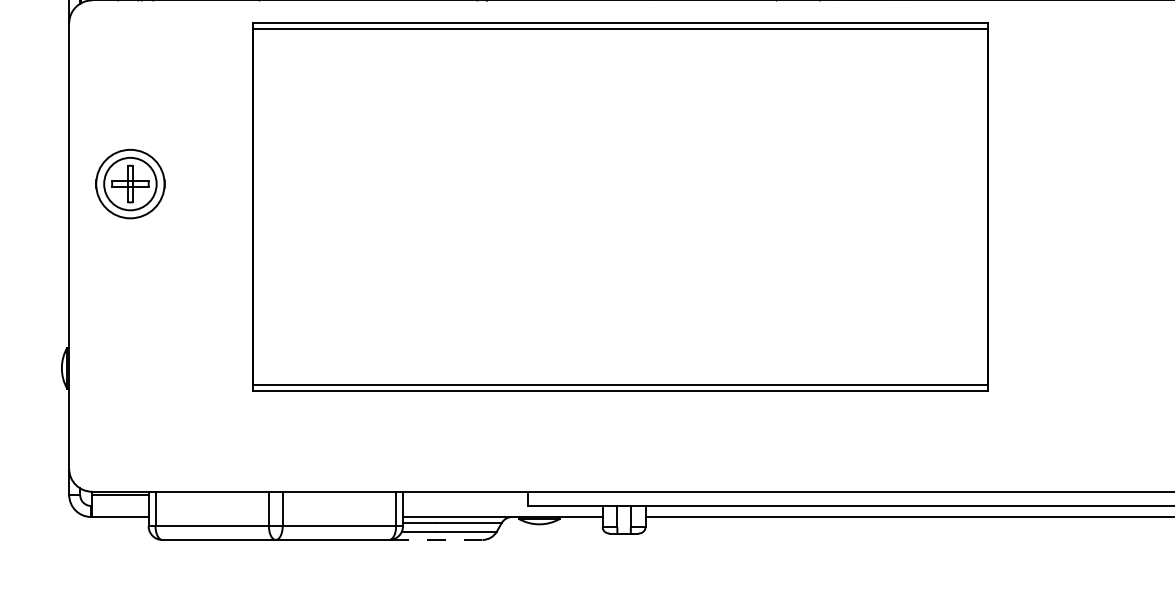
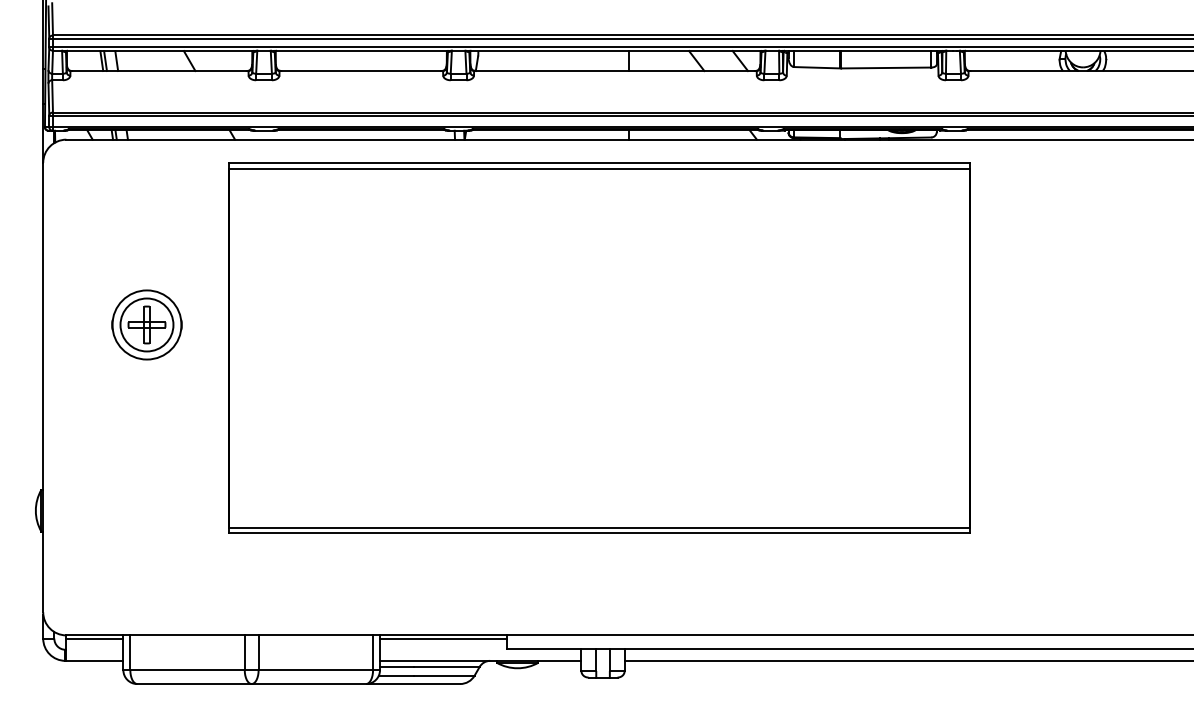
part: (129, 183) -> (146, 324), moved
line: (465, 494) -> (443, 638), added
line: (436, 540) -> (413, 684), dashed -> solid

